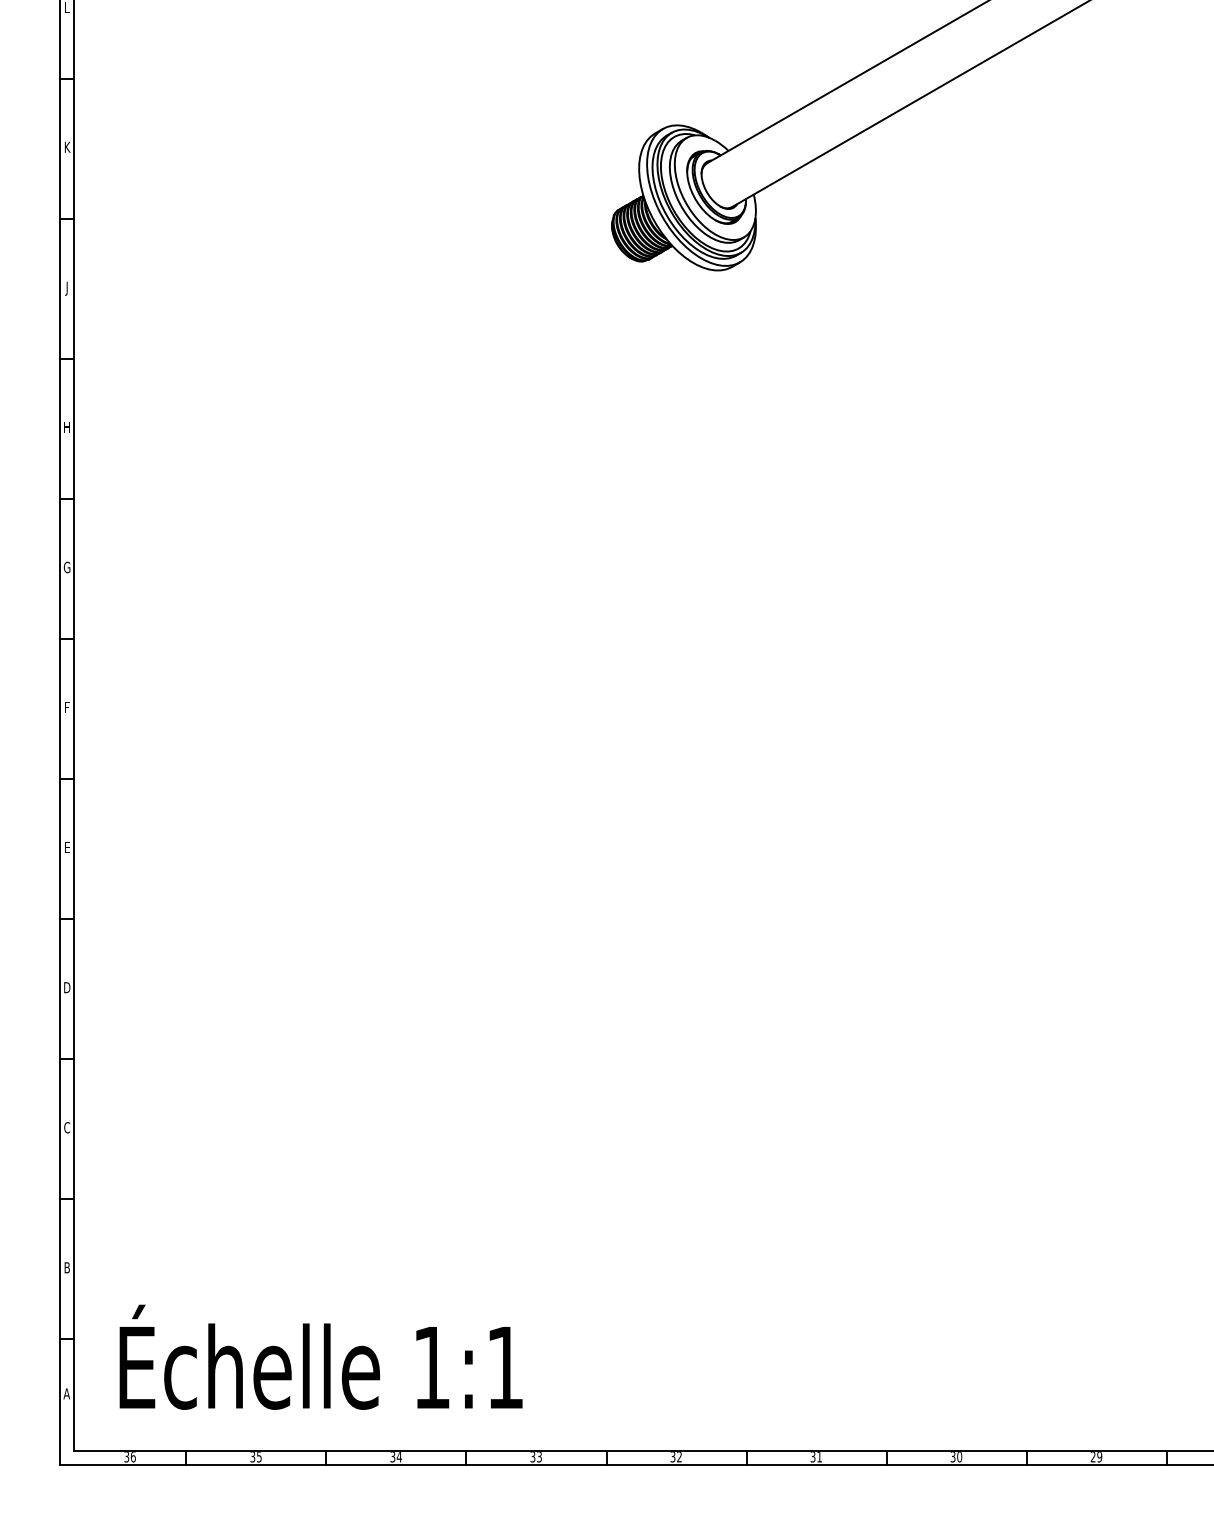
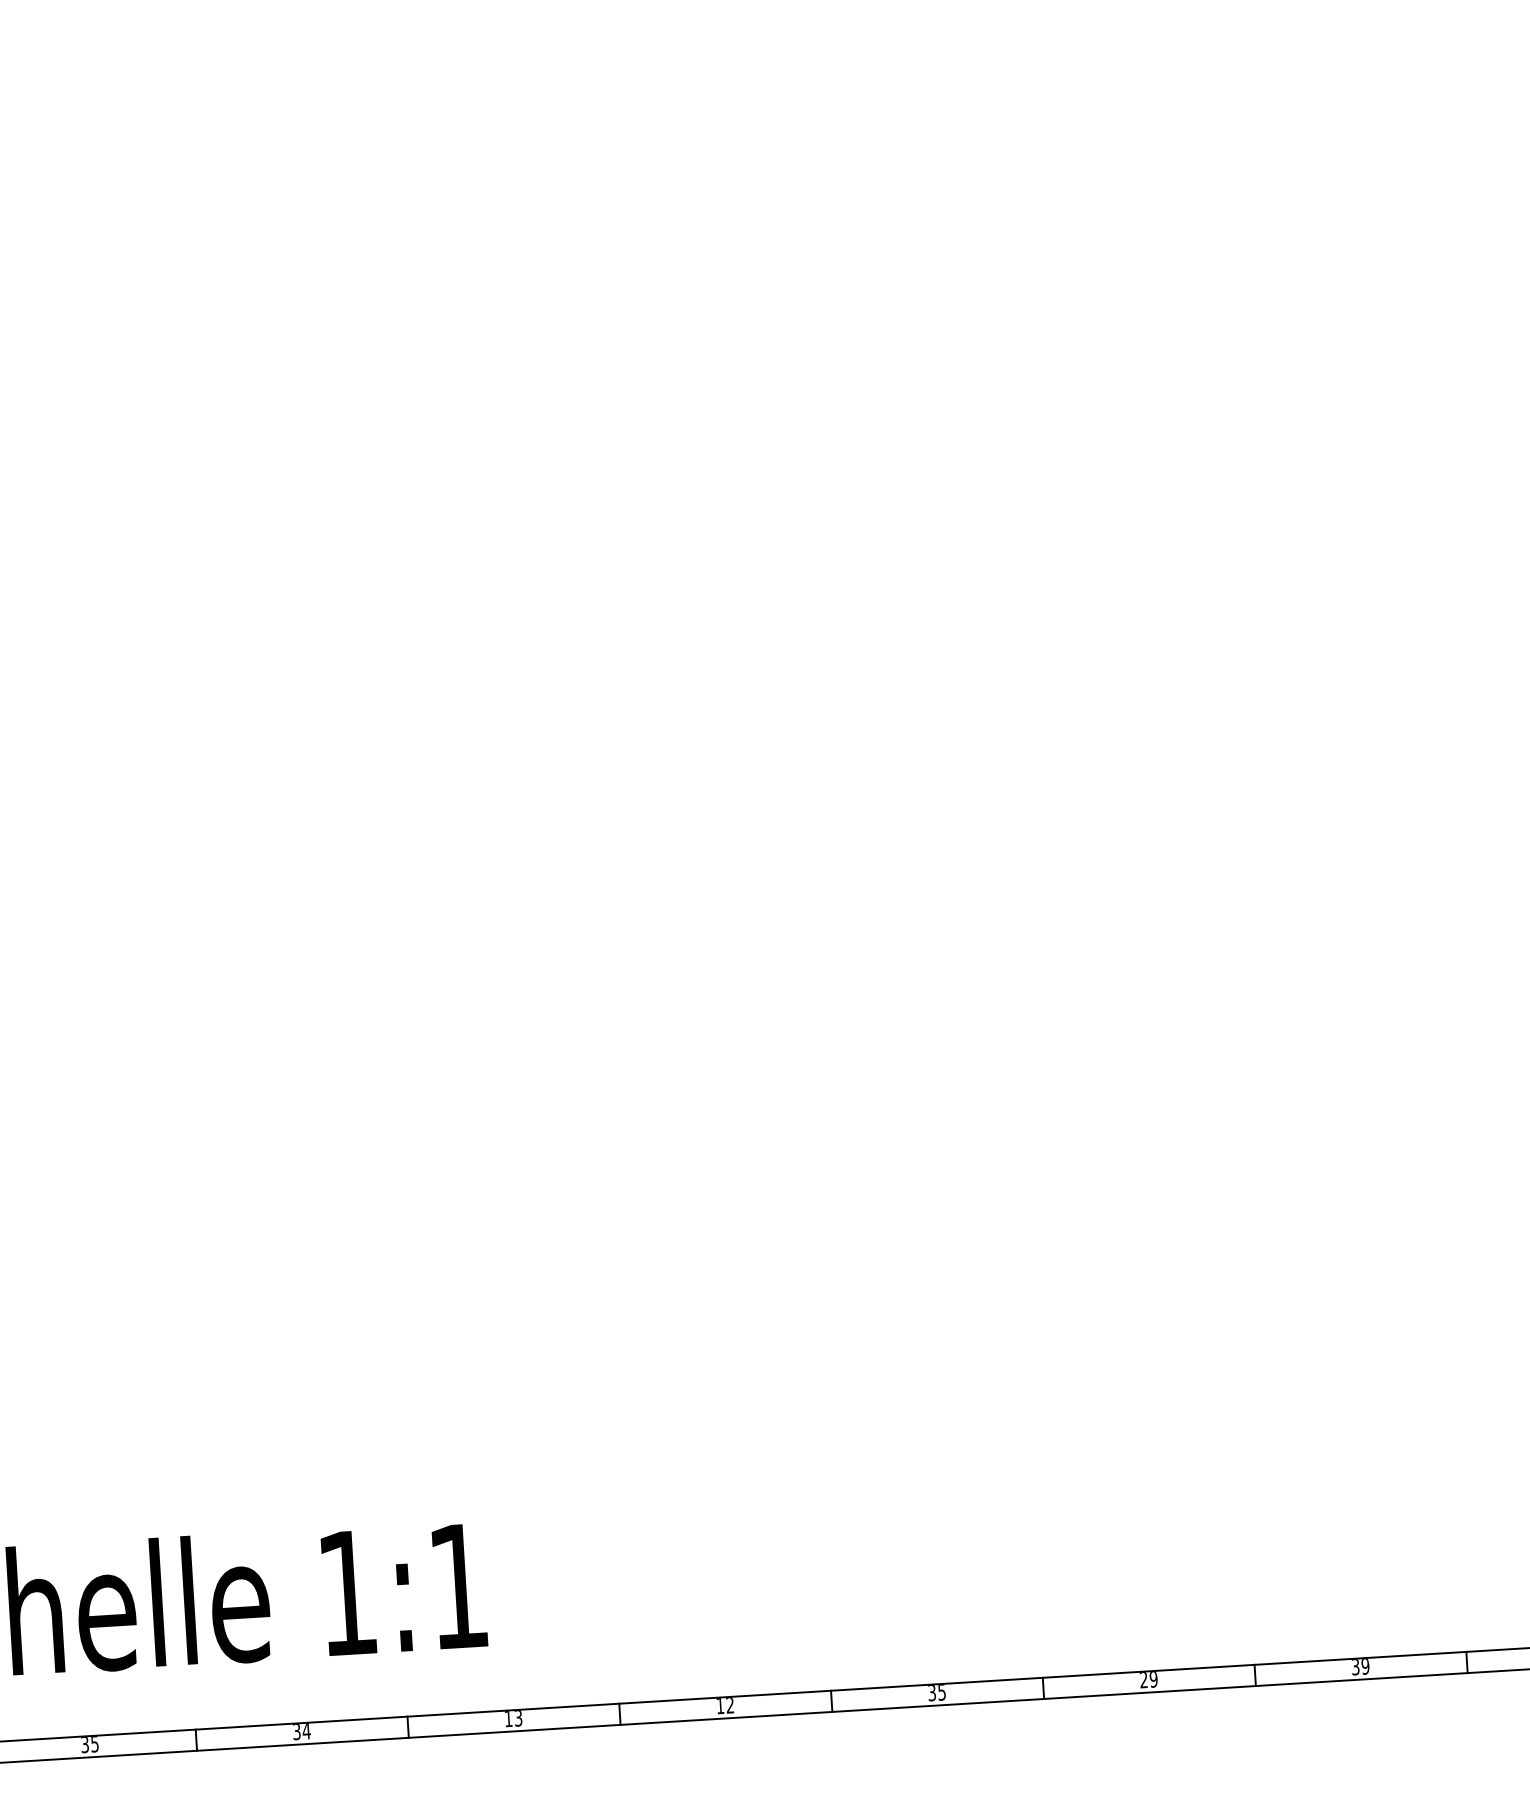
text: (532, 1457) -> (507, 1719), 33 -> 13
text: (672, 1457) -> (719, 1706), 32 -> 12
text: (819, 1457) -> (941, 1693), 31 -> 35
text: (955, 1457) -> (1147, 1680), 30 -> 29
text: (1092, 1457) -> (1354, 1667), 29 -> 39

